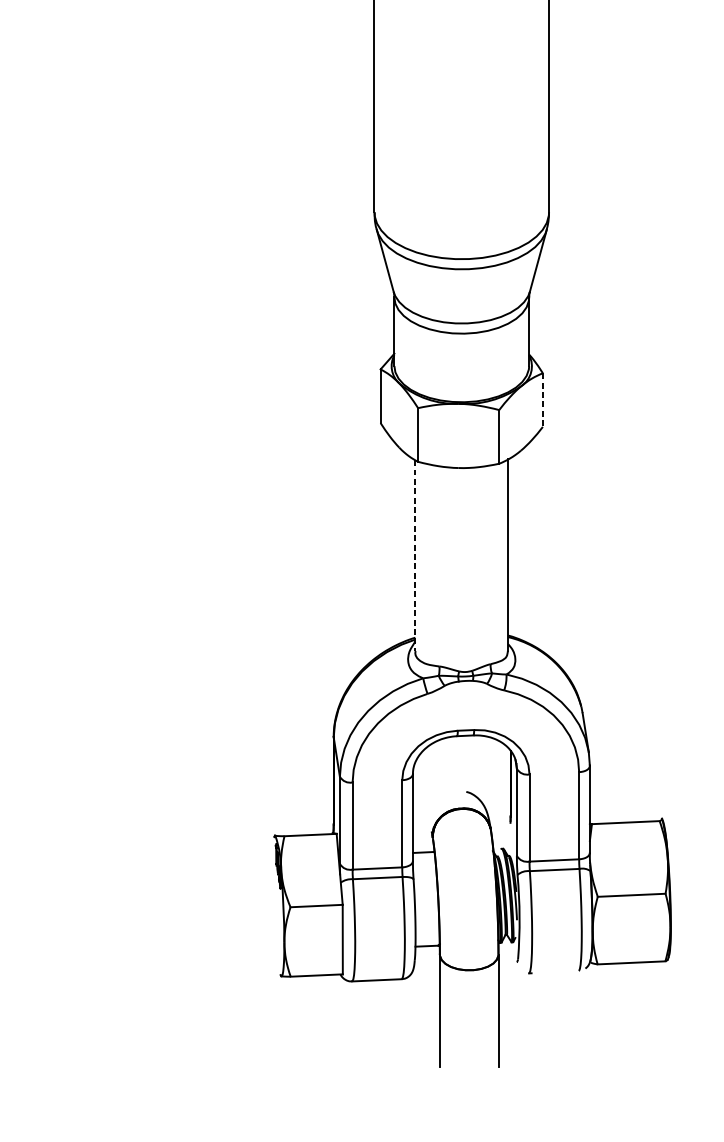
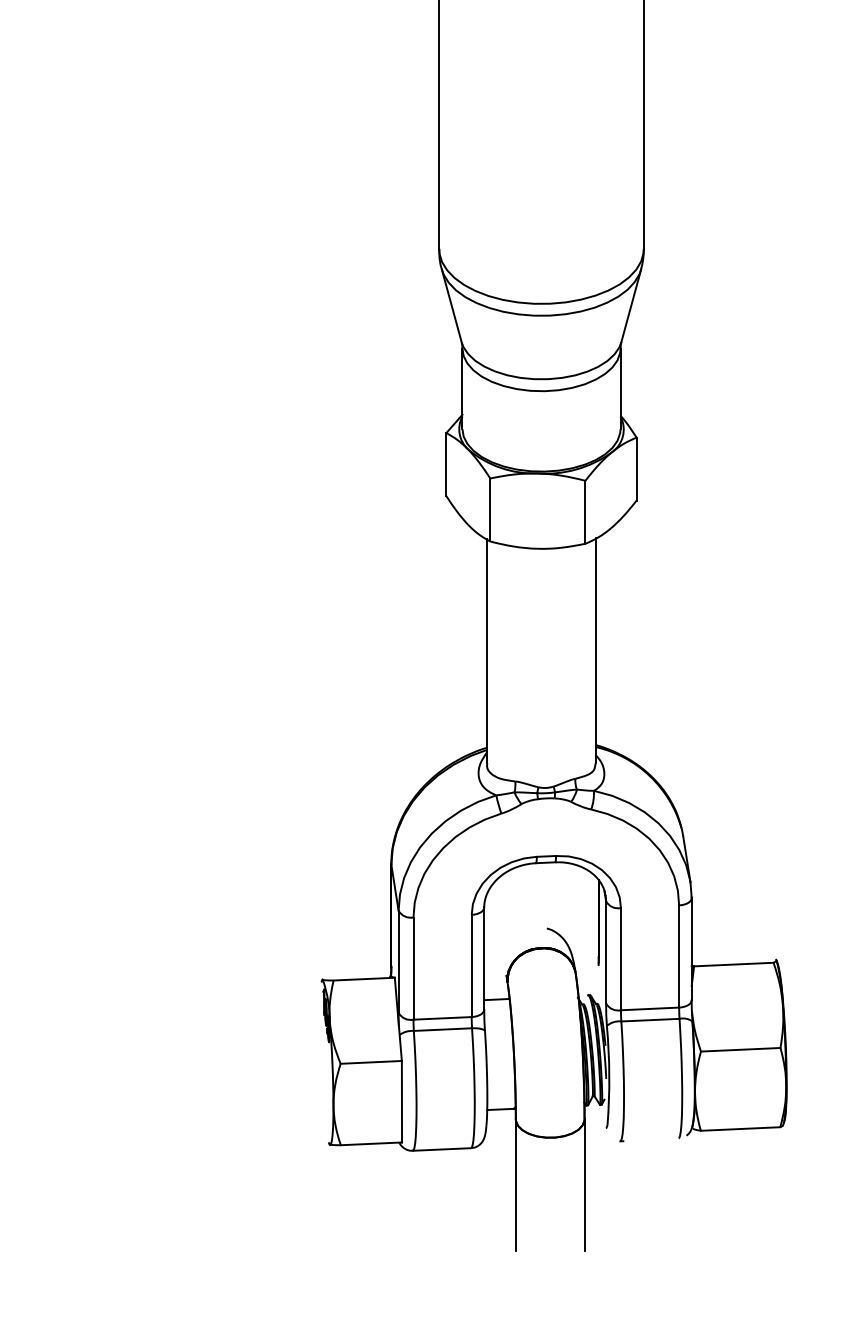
line: (542, 400) -> (636, 469), dashed -> solid
line: (415, 555) -> (487, 651), dashed -> solid

